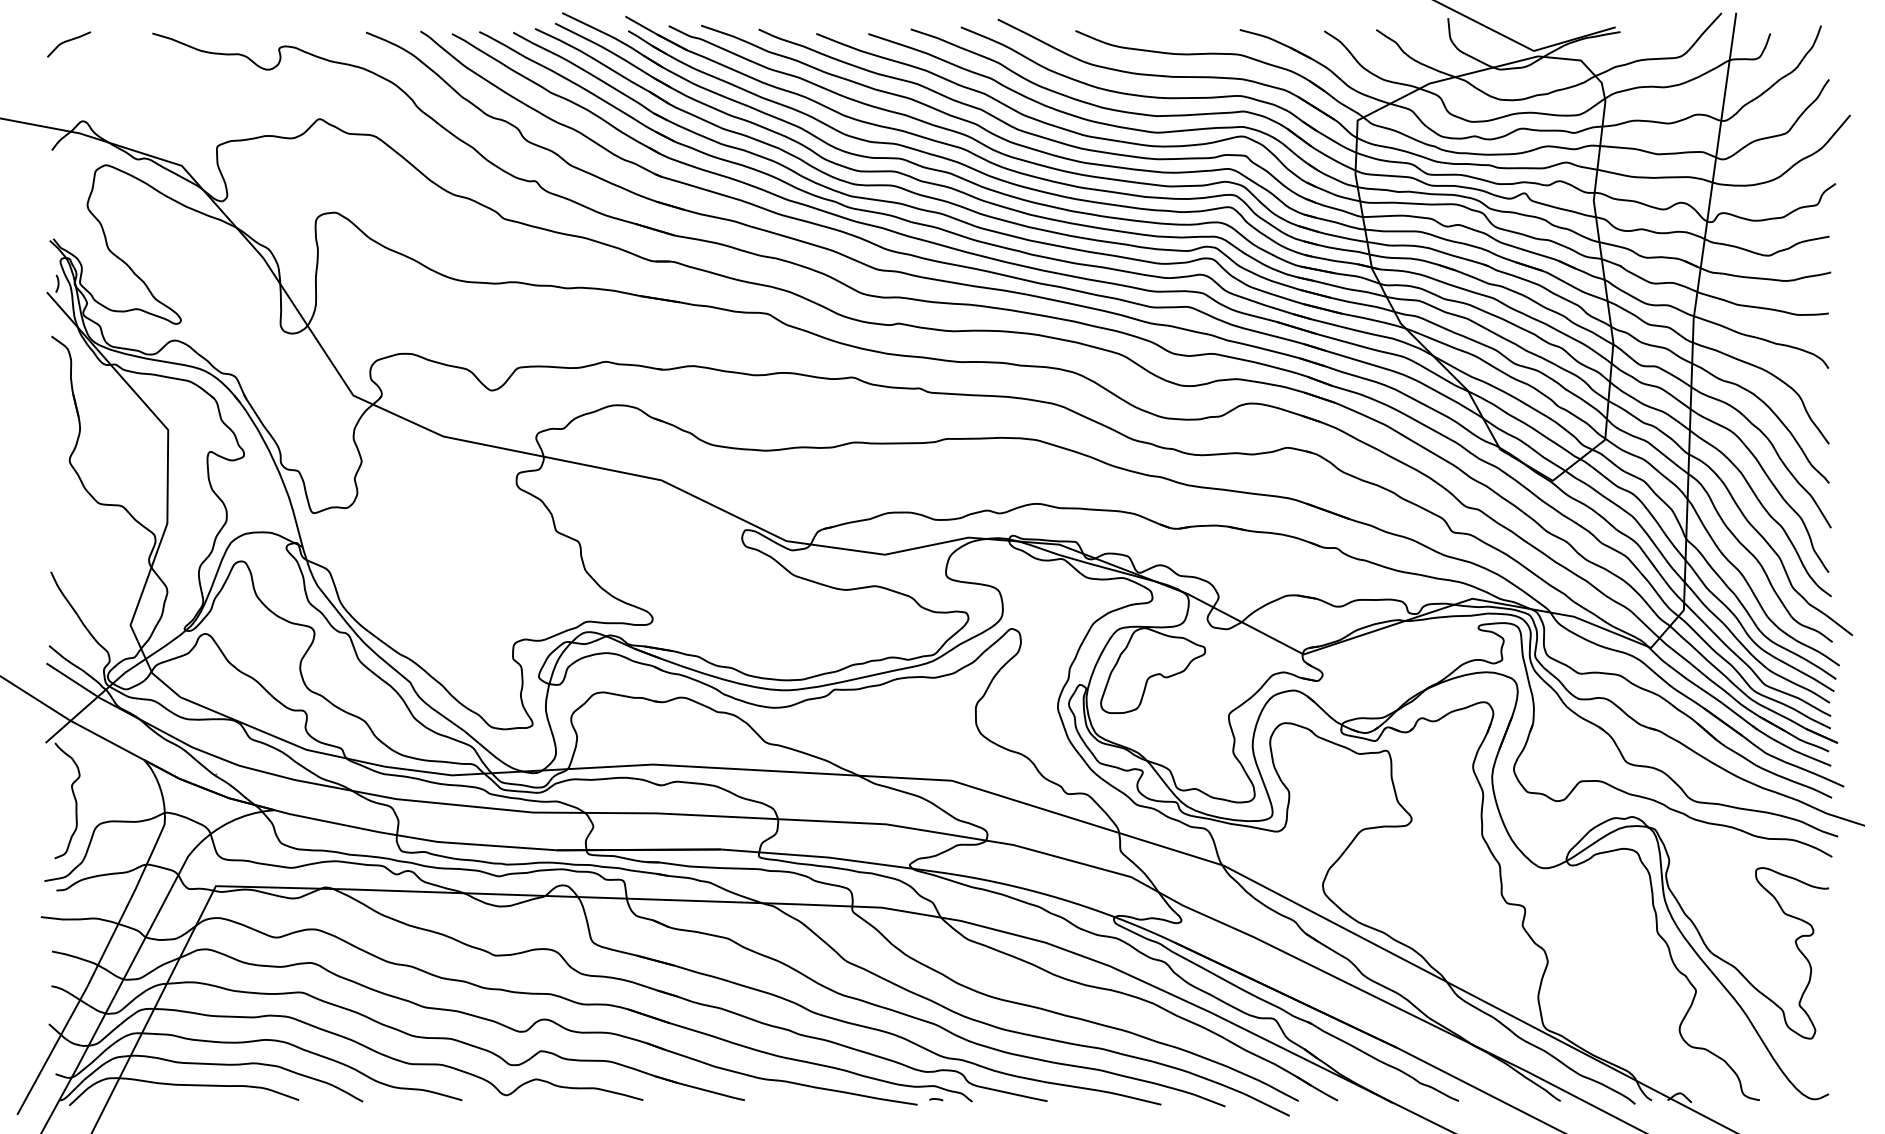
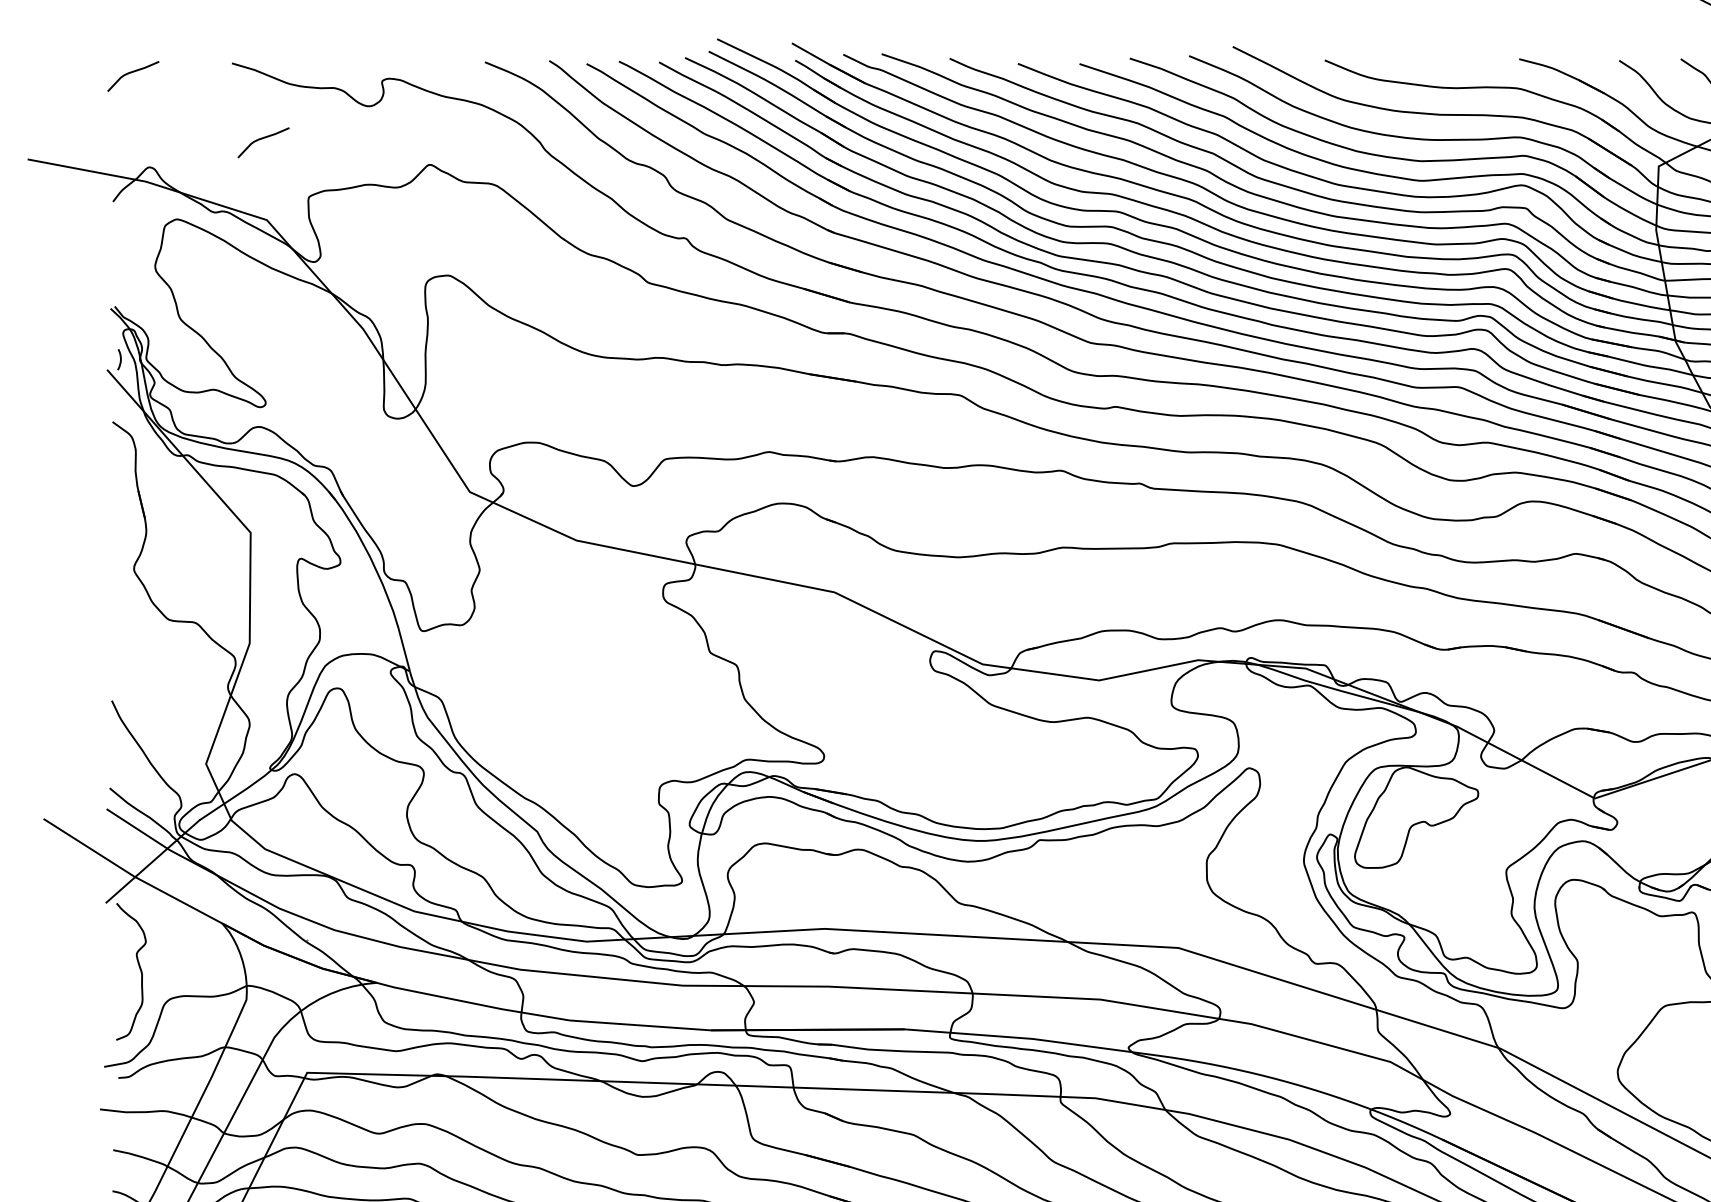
curve: (179, 97) -> (264, 139), added

